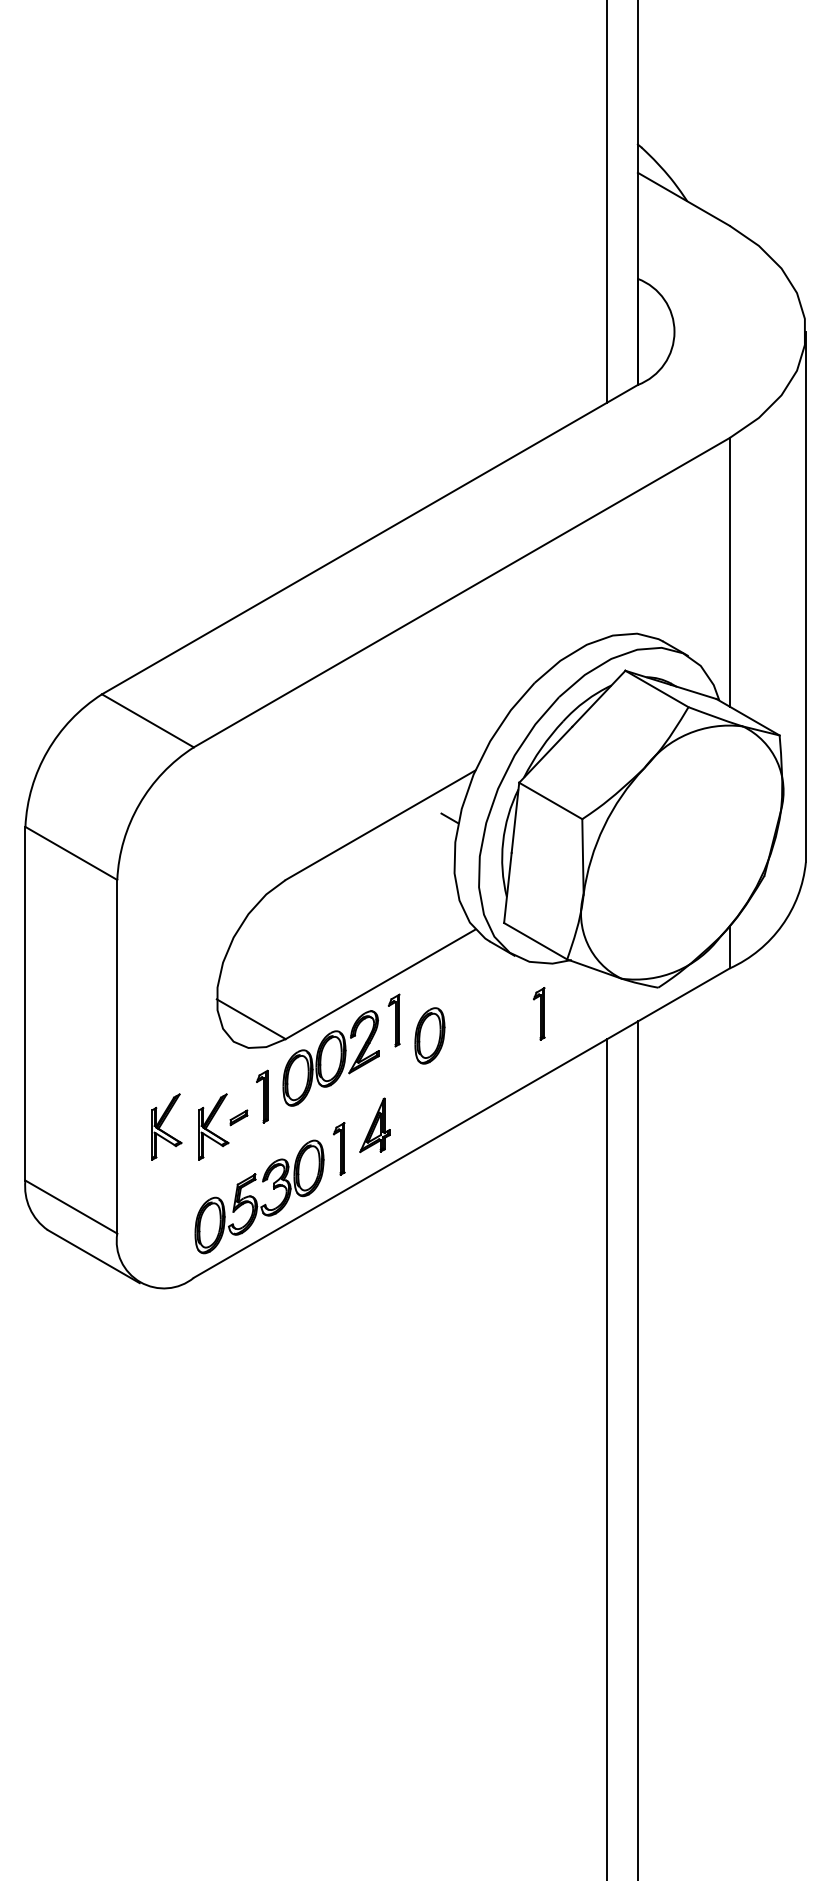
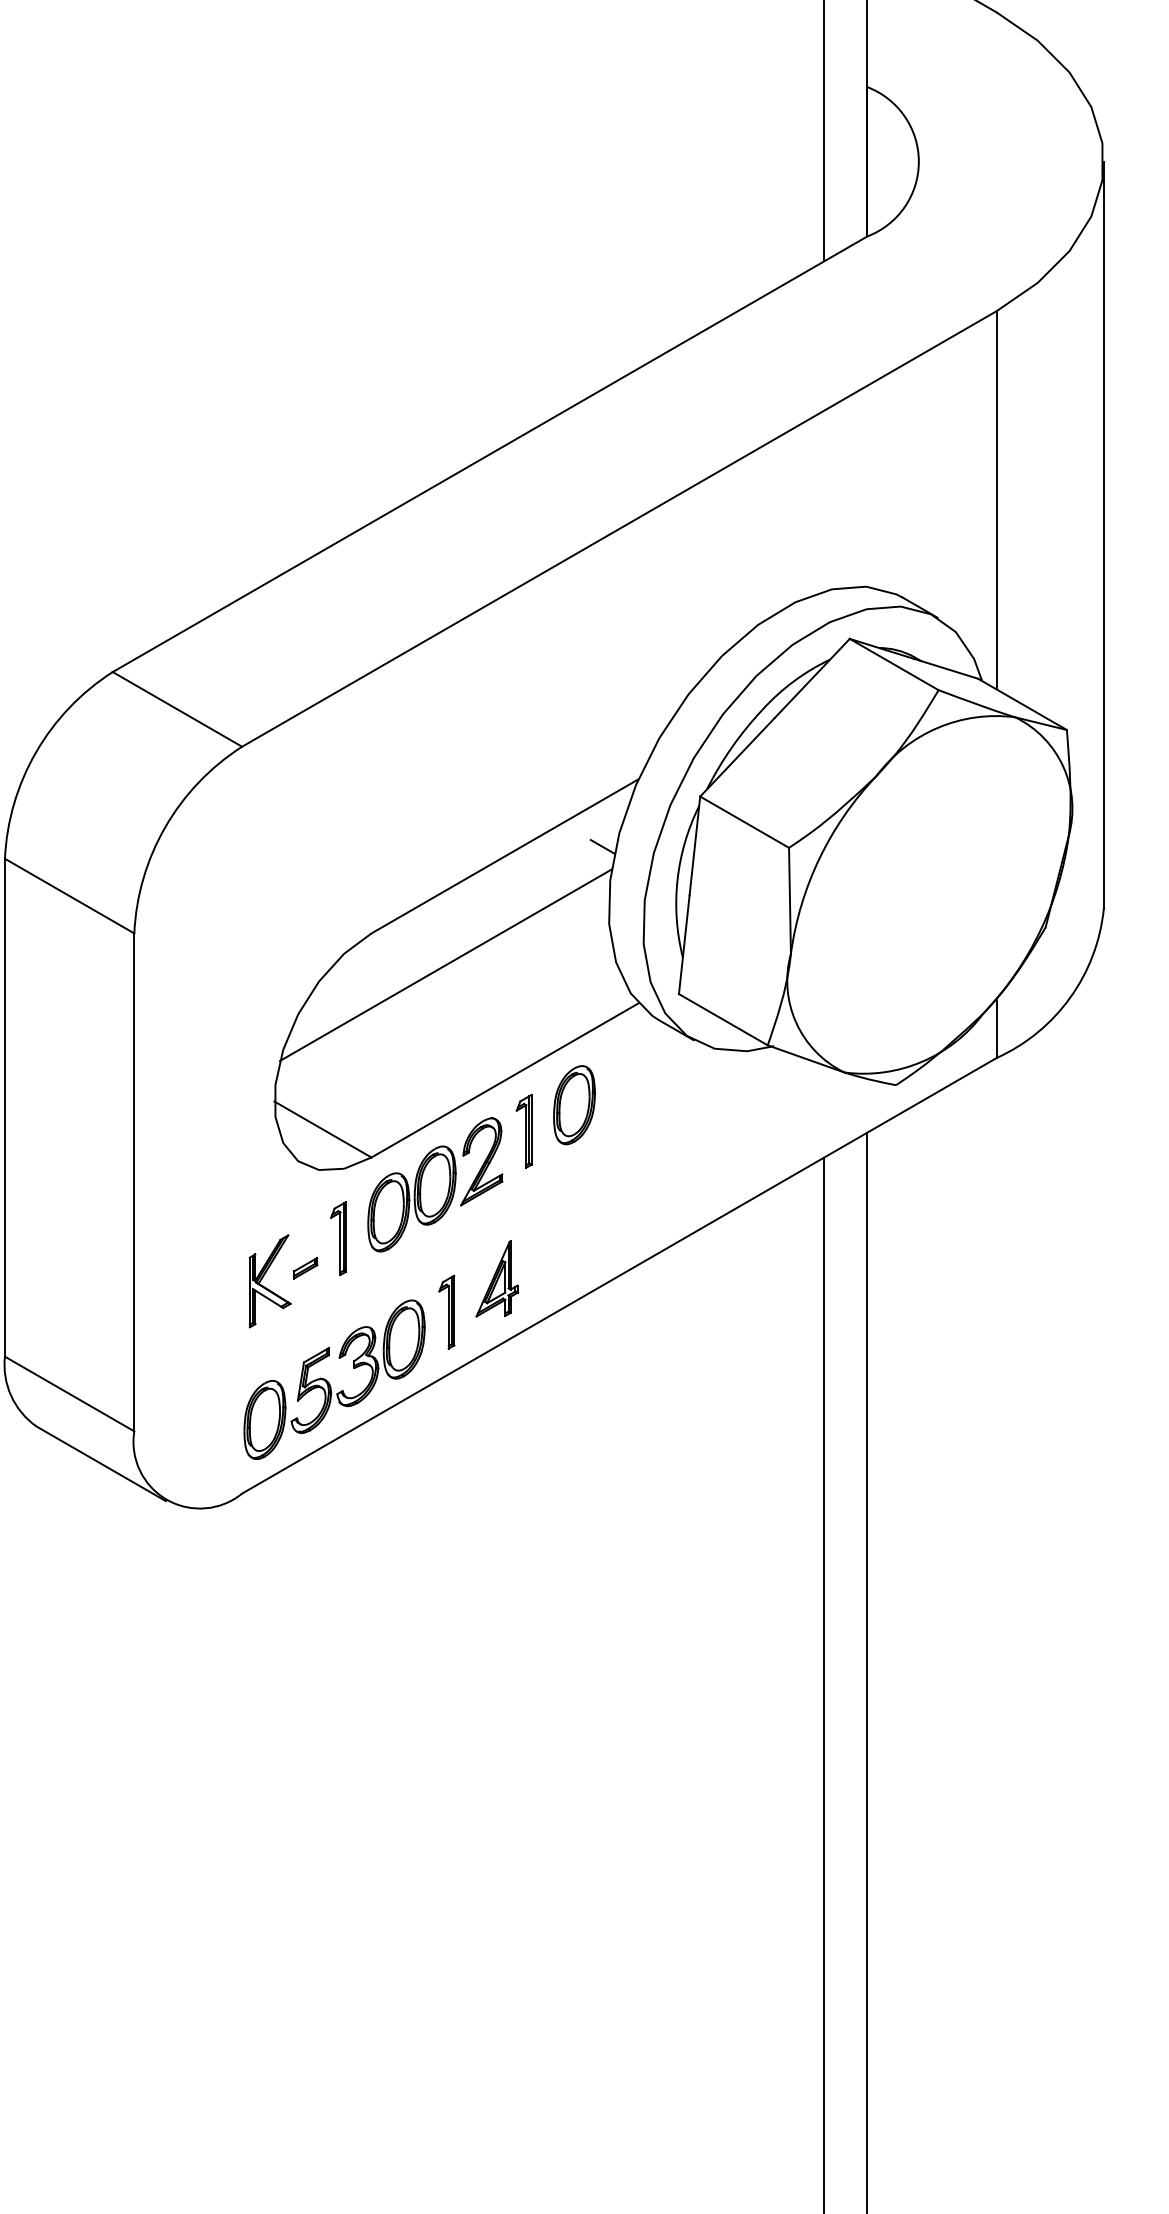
line: (338, 902) -> (445, 965), added
part: (539, 1013) -> (728, 1121), removed
part: (429, 1035) -> (573, 1104), moved
part: (166, 1126) -> (203, 1280), removed

